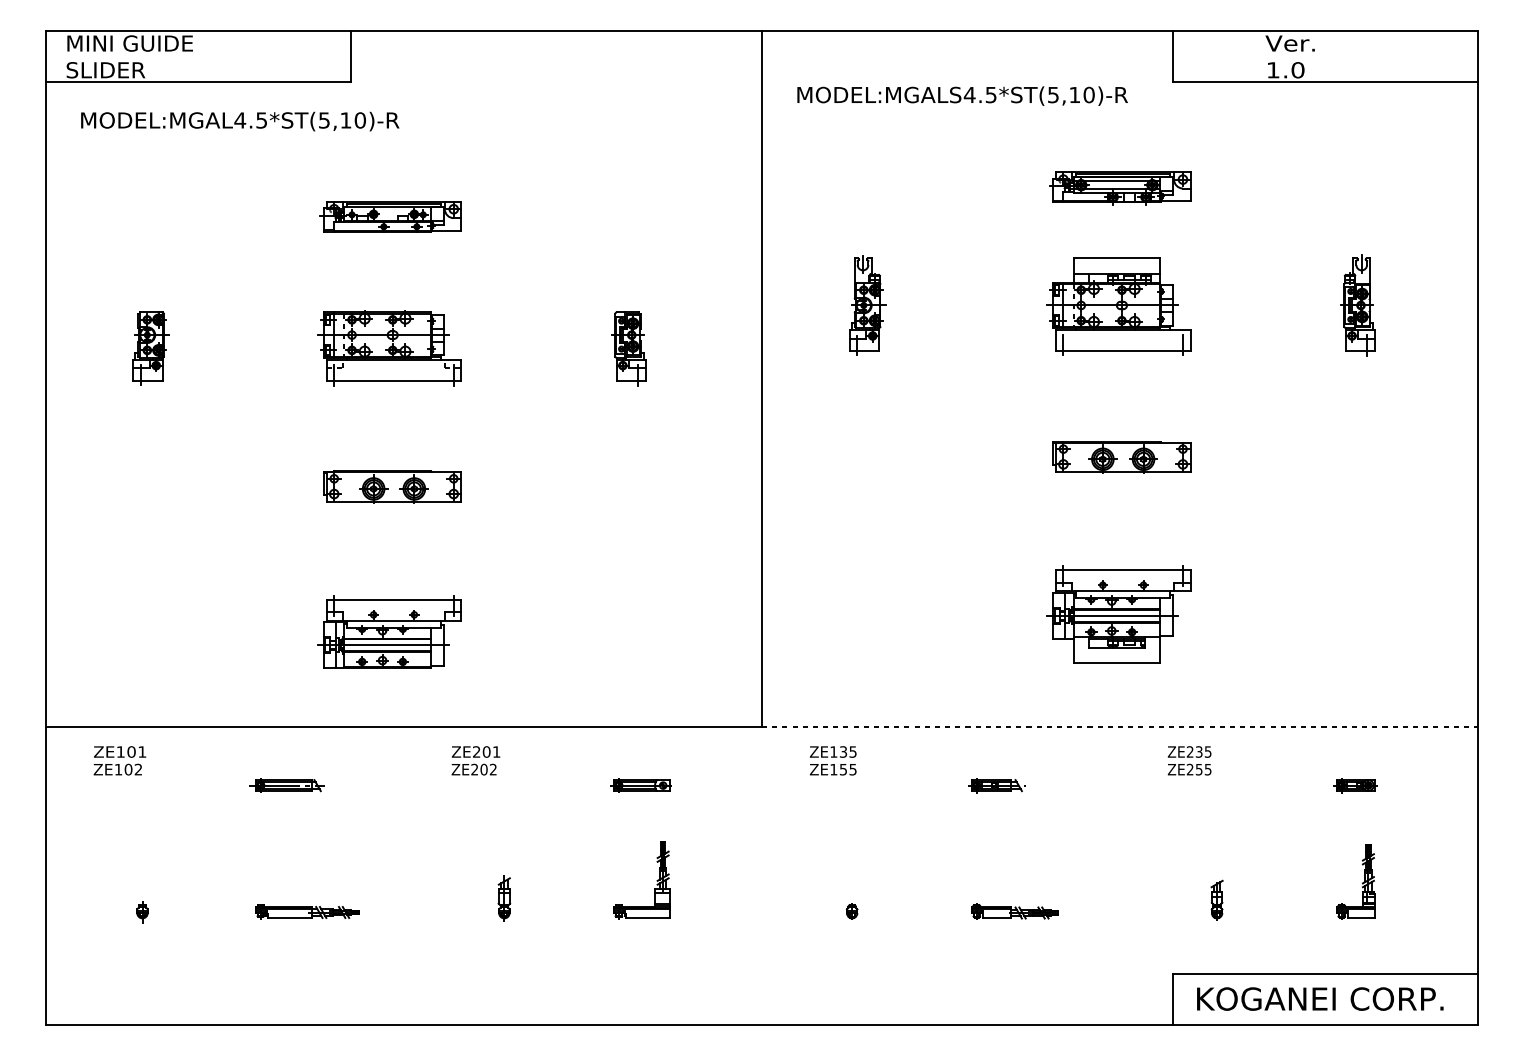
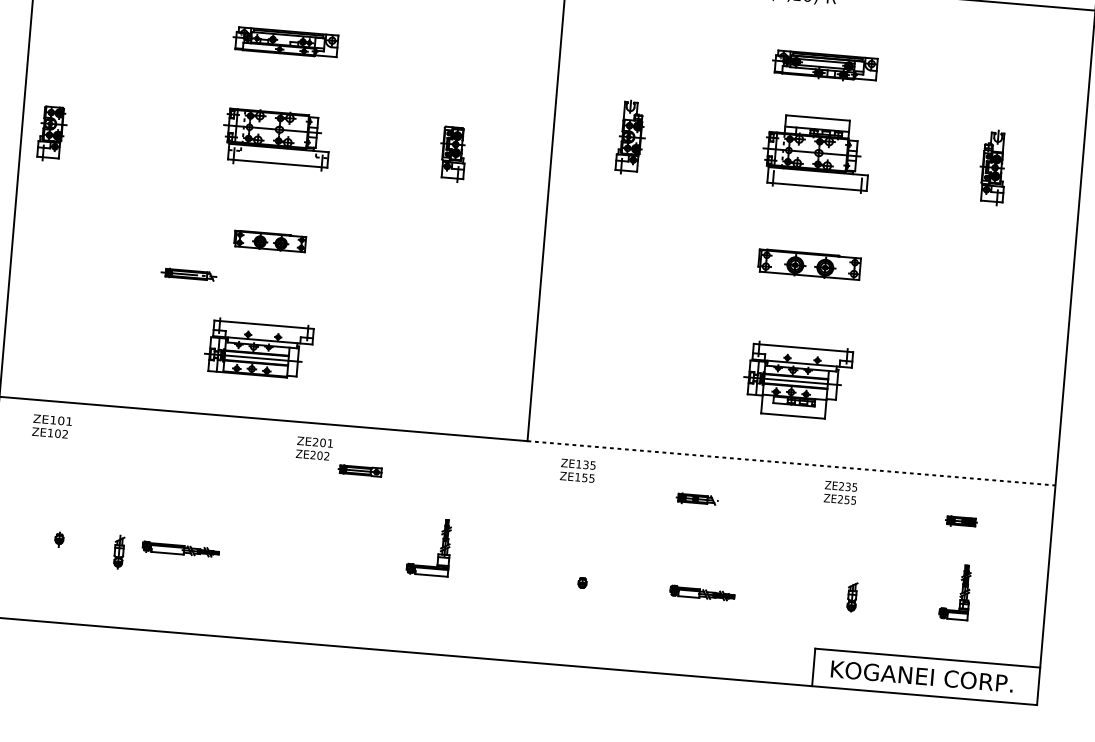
part: (150, 348) -> (51, 133), moved
part: (392, 486) -> (270, 241), size x0.7
part: (286, 785) -> (188, 274), moved
part: (640, 785) -> (359, 470), moved
part: (504, 898) -> (119, 552), moved

